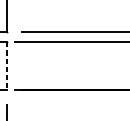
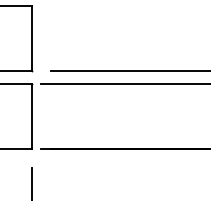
line: (7, 66) -> (31, 116), dashed -> solid

